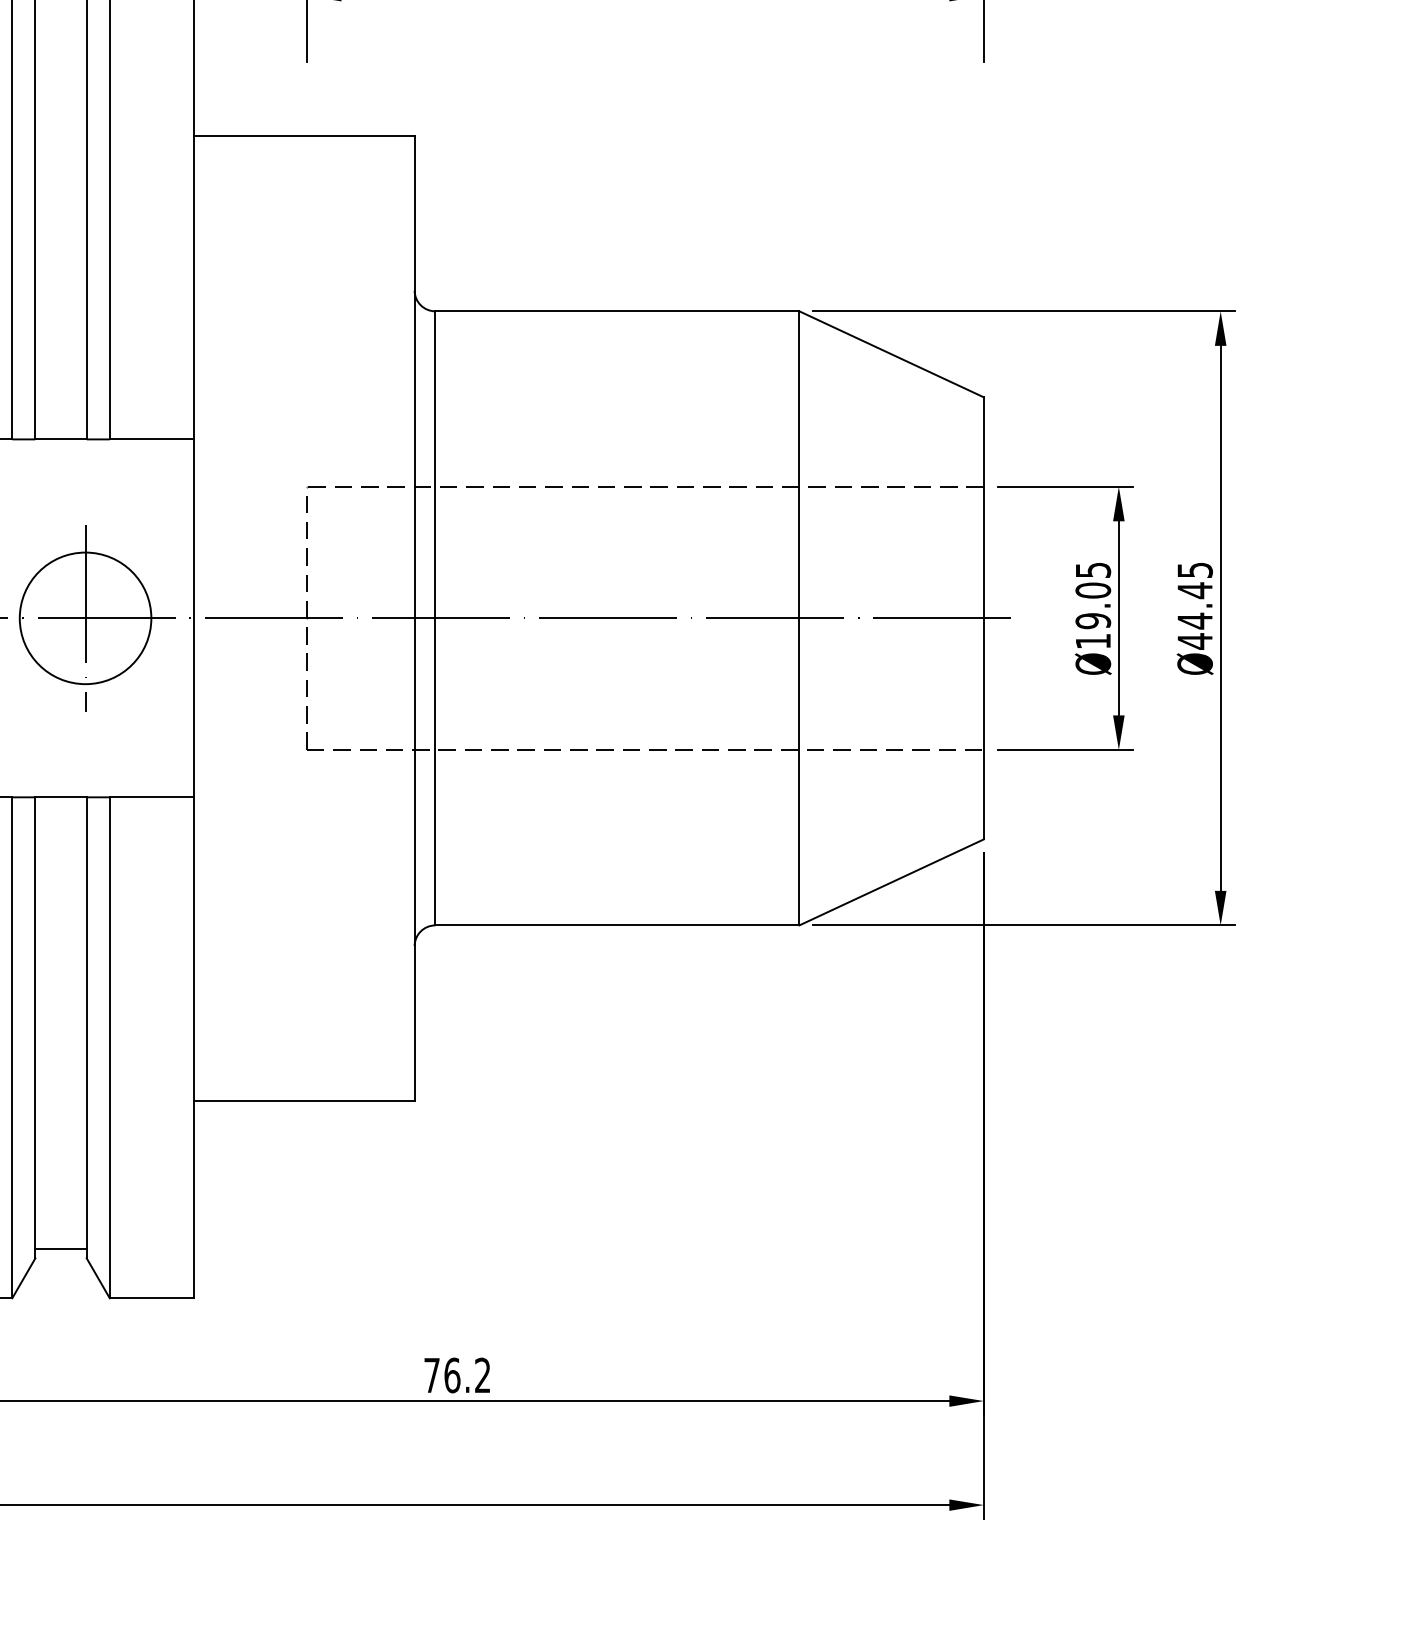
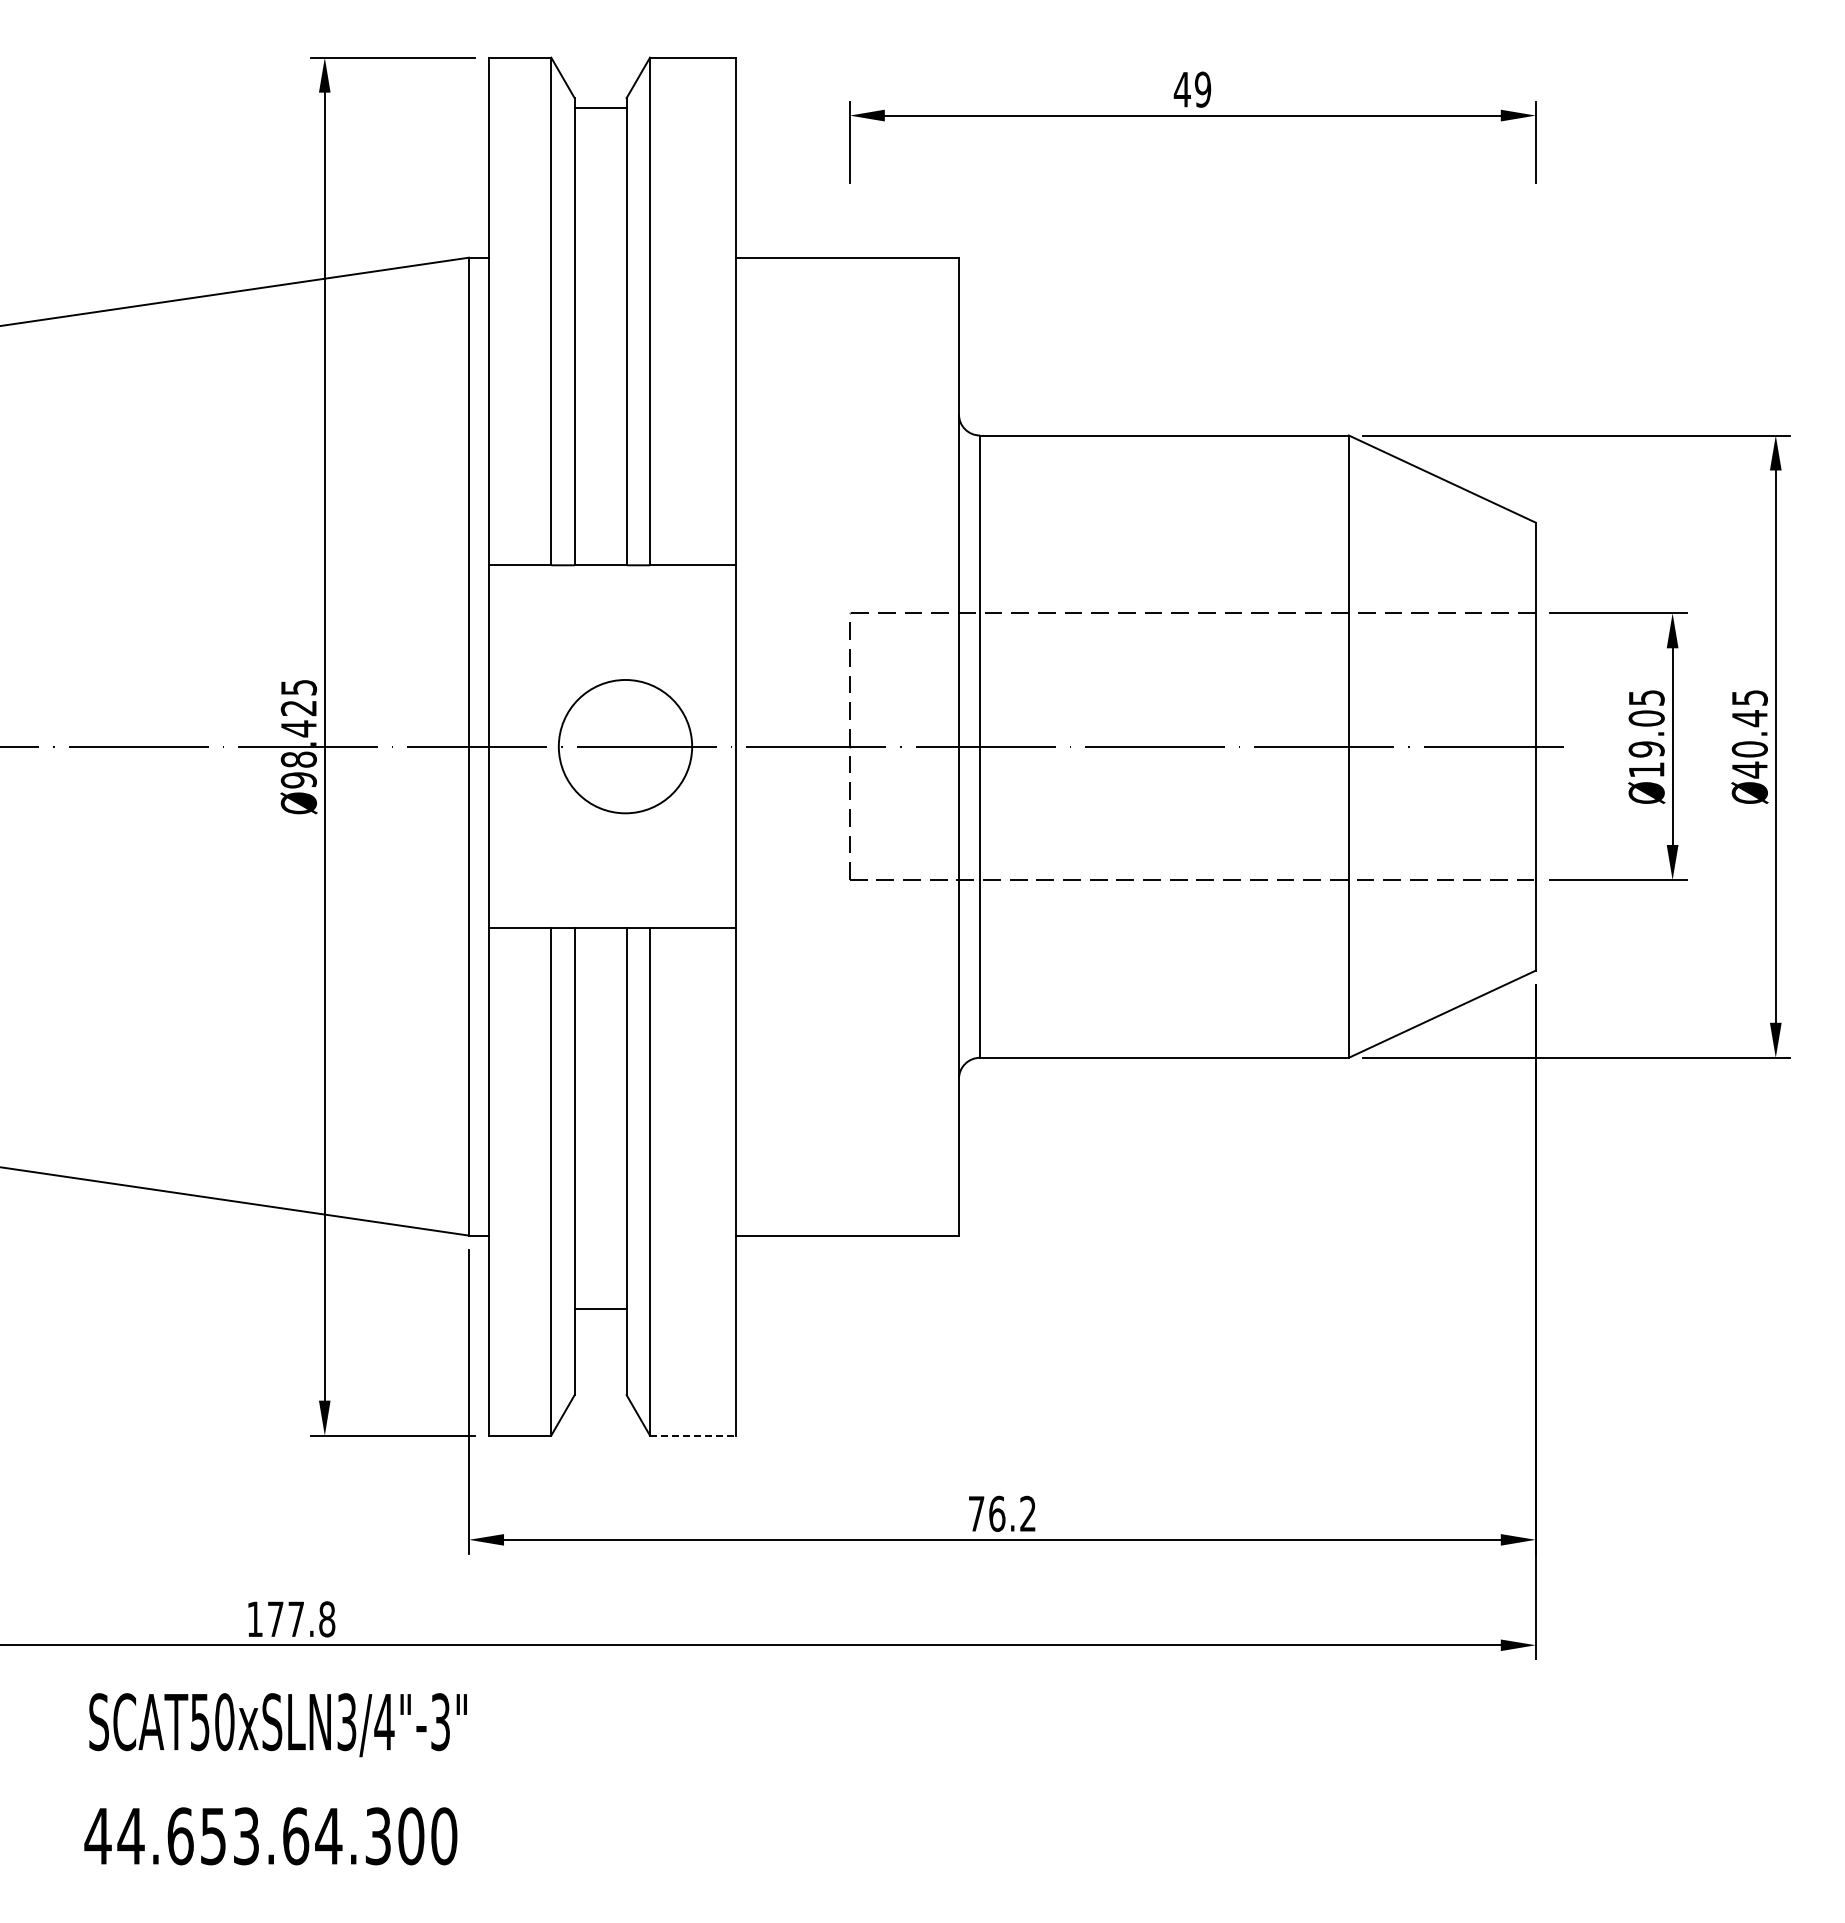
line: (85, 618) -> (625, 746), removed
text: (1194, 621) -> (1749, 749), Ø44.45 -> Ø40.45
line: (60, 1248) -> (600, 1308), moved
line: (151, 1298) -> (692, 1435), solid -> dashed

